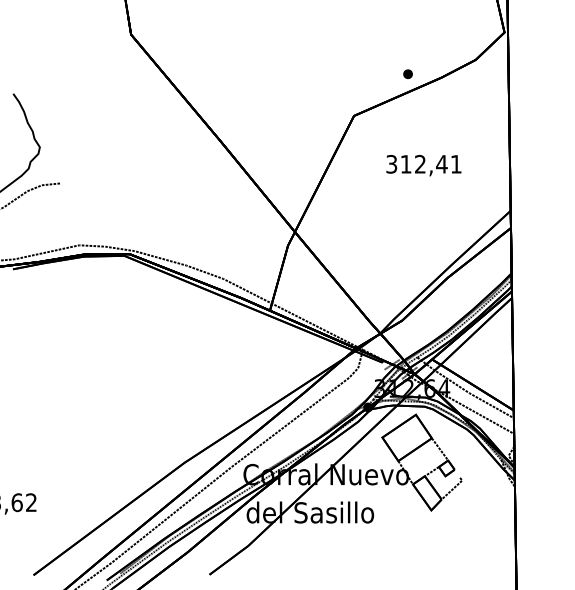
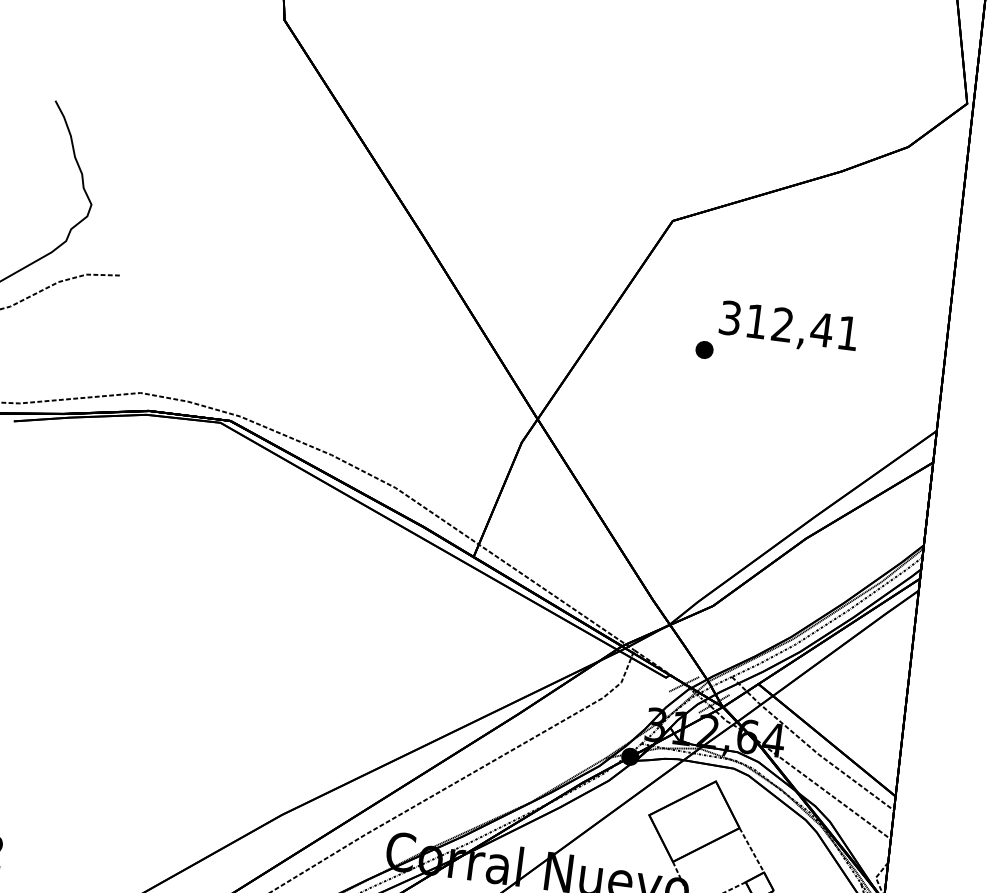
part: (407, 73) -> (703, 348), moved

